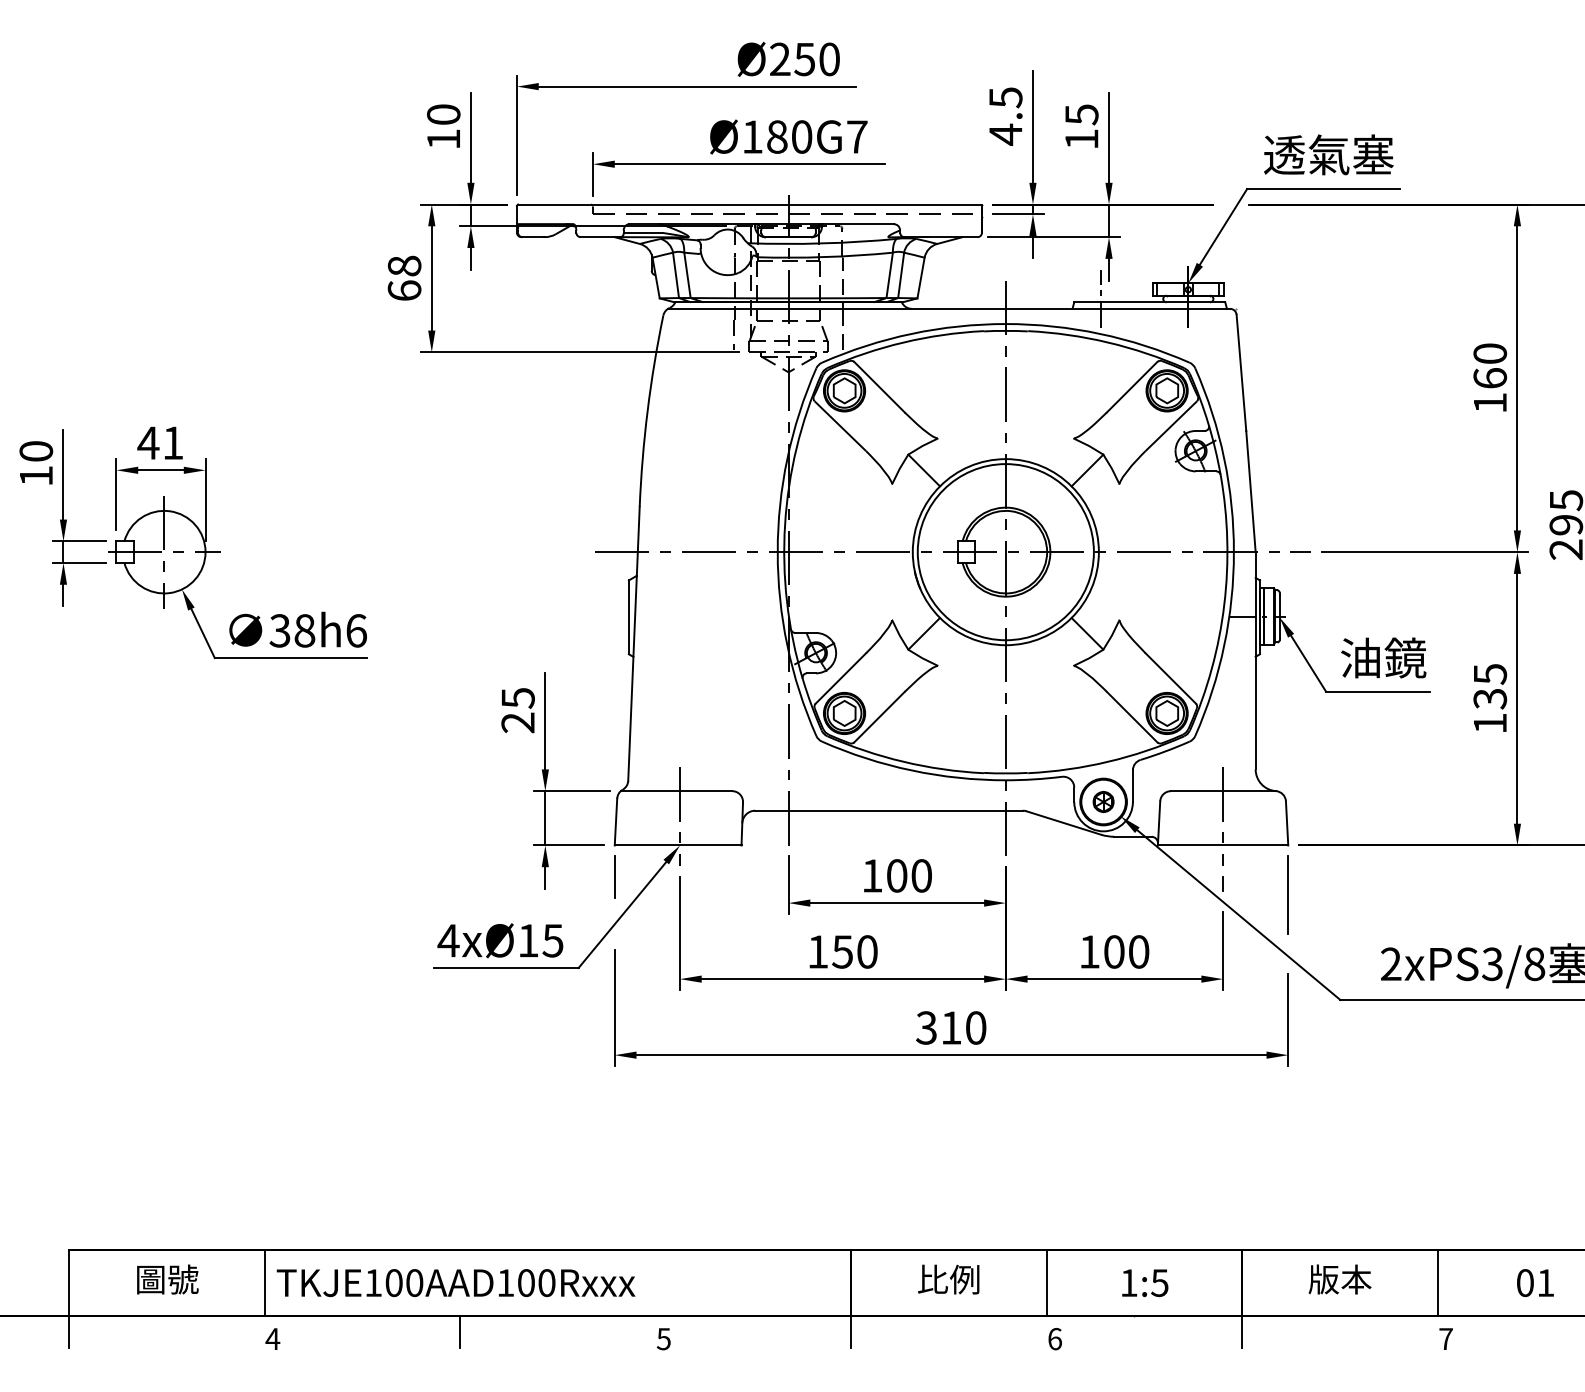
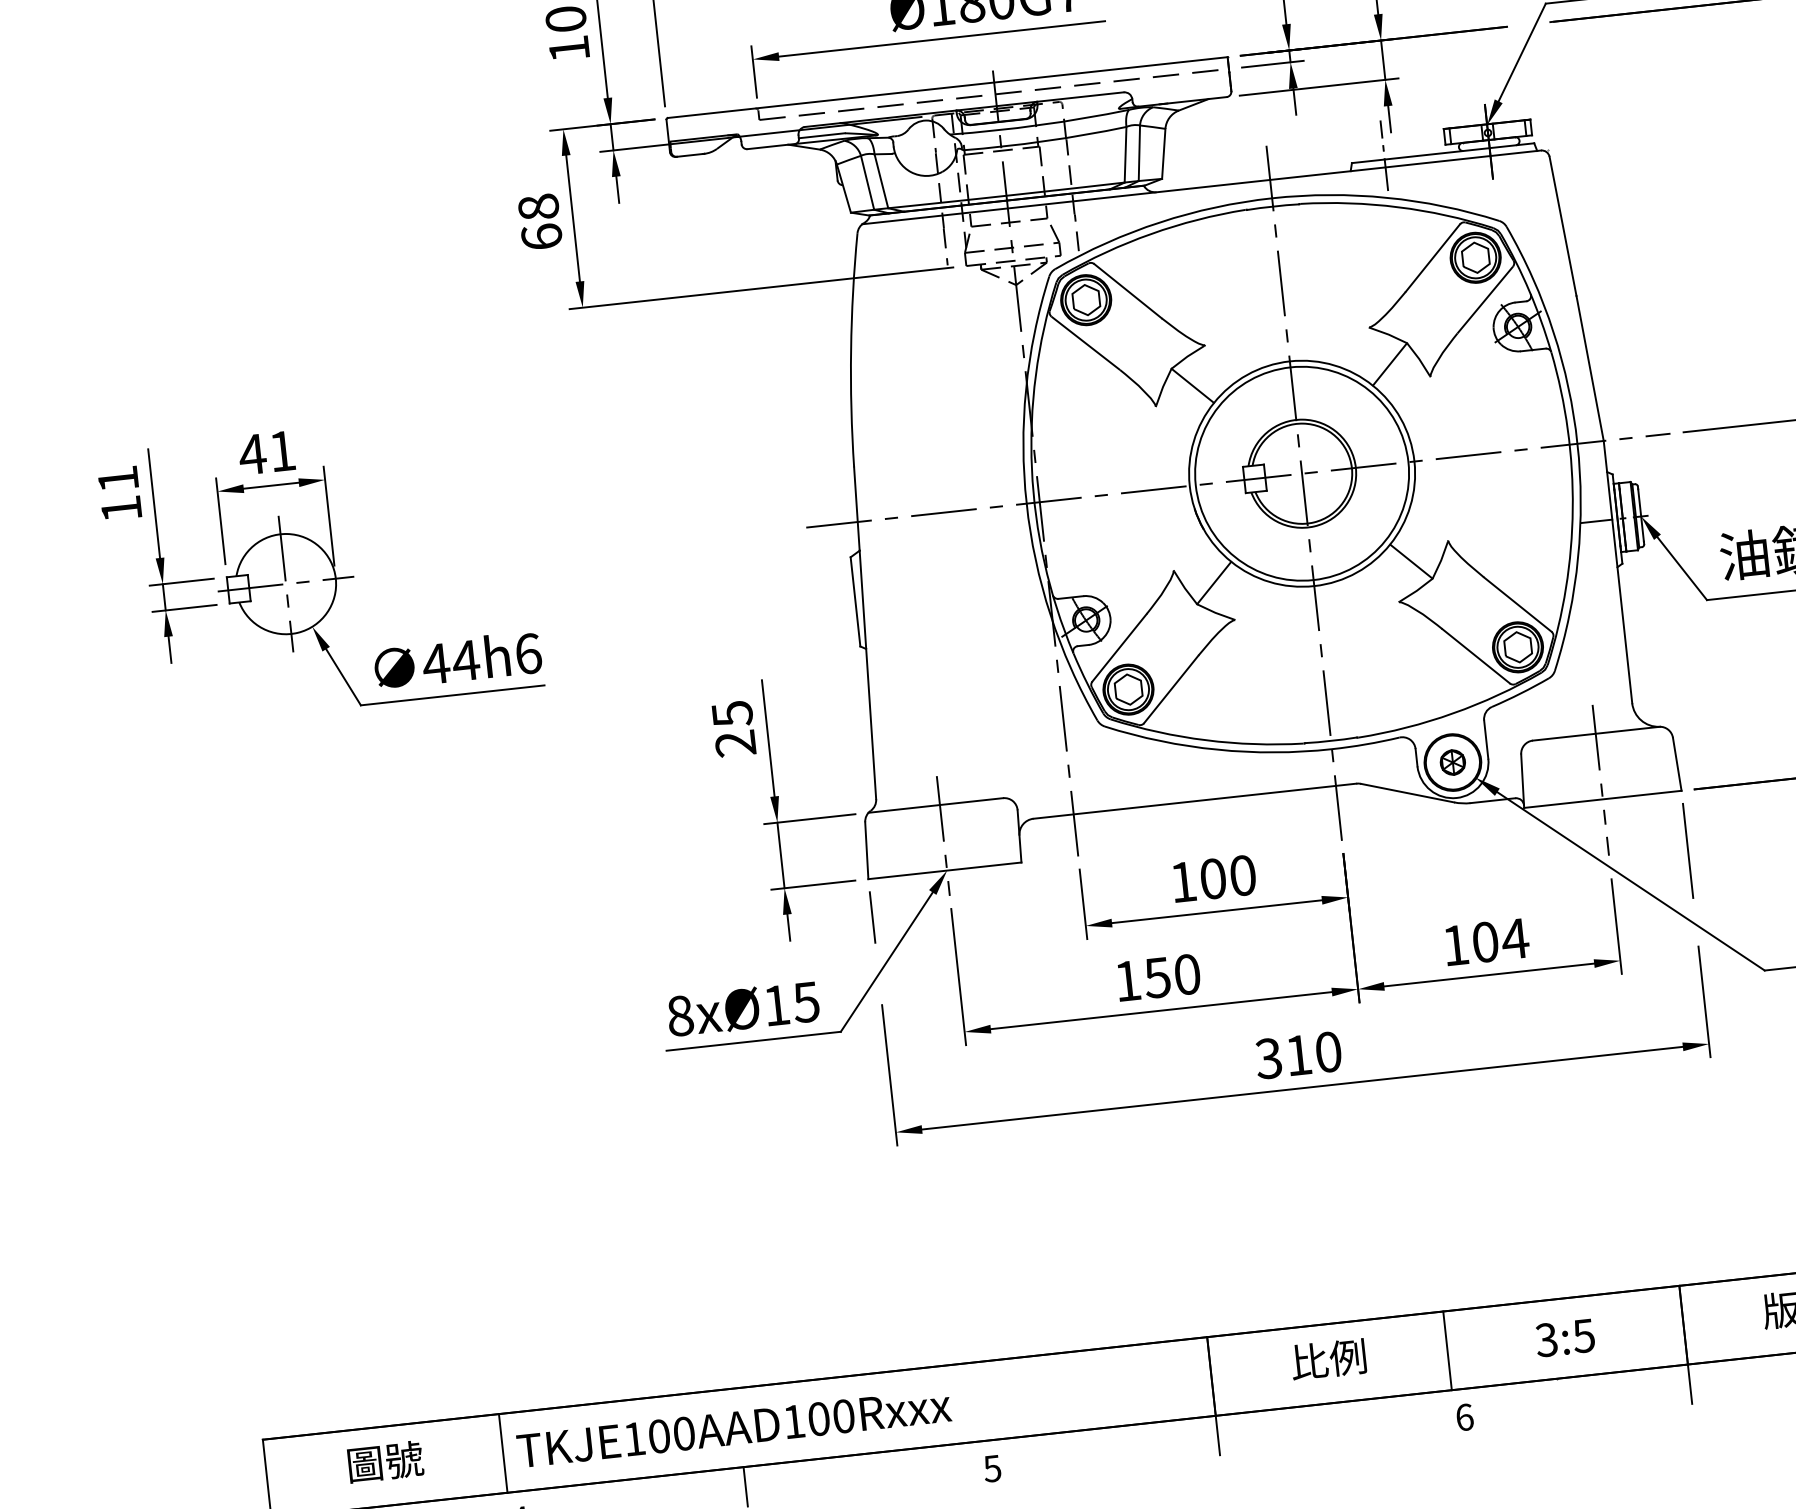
text: (36, 451) -> (118, 479), 10 -> 11
text: (291, 630) -> (449, 662), 38h6 -> 44h6
text: (448, 940) -> (680, 1015), 4xØ15 -> 8xØ15
text: (1138, 951) -> (1514, 938), 100 -> 104
text: (1128, 1283) -> (1546, 1340), 1:5 -> 3:5

